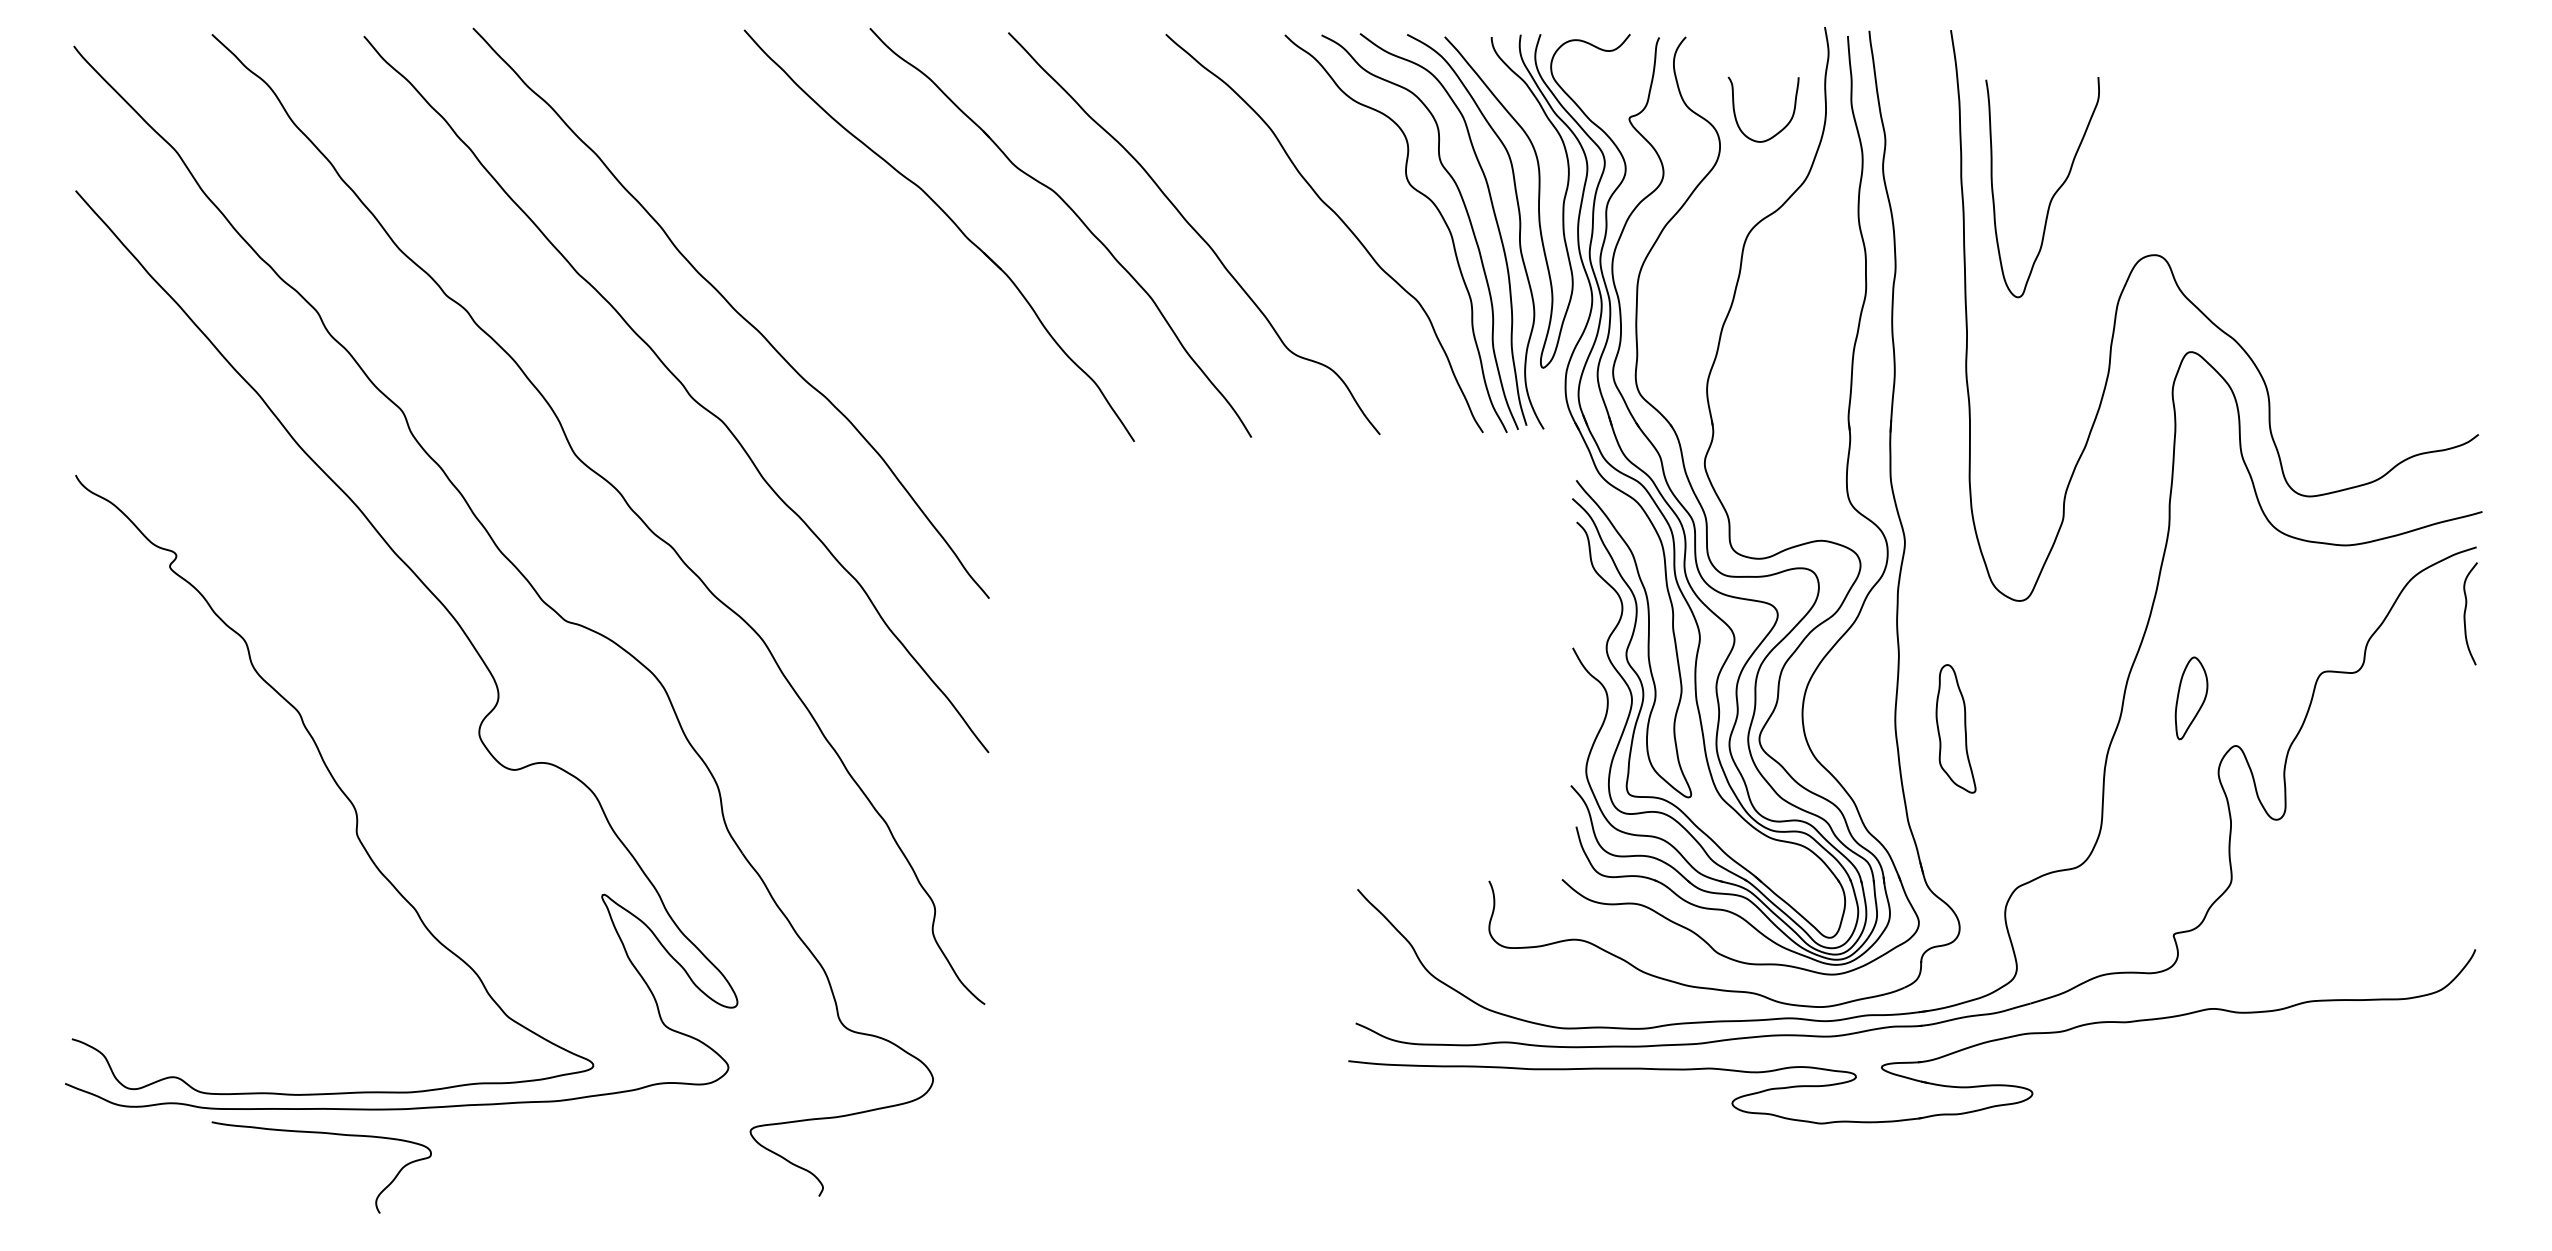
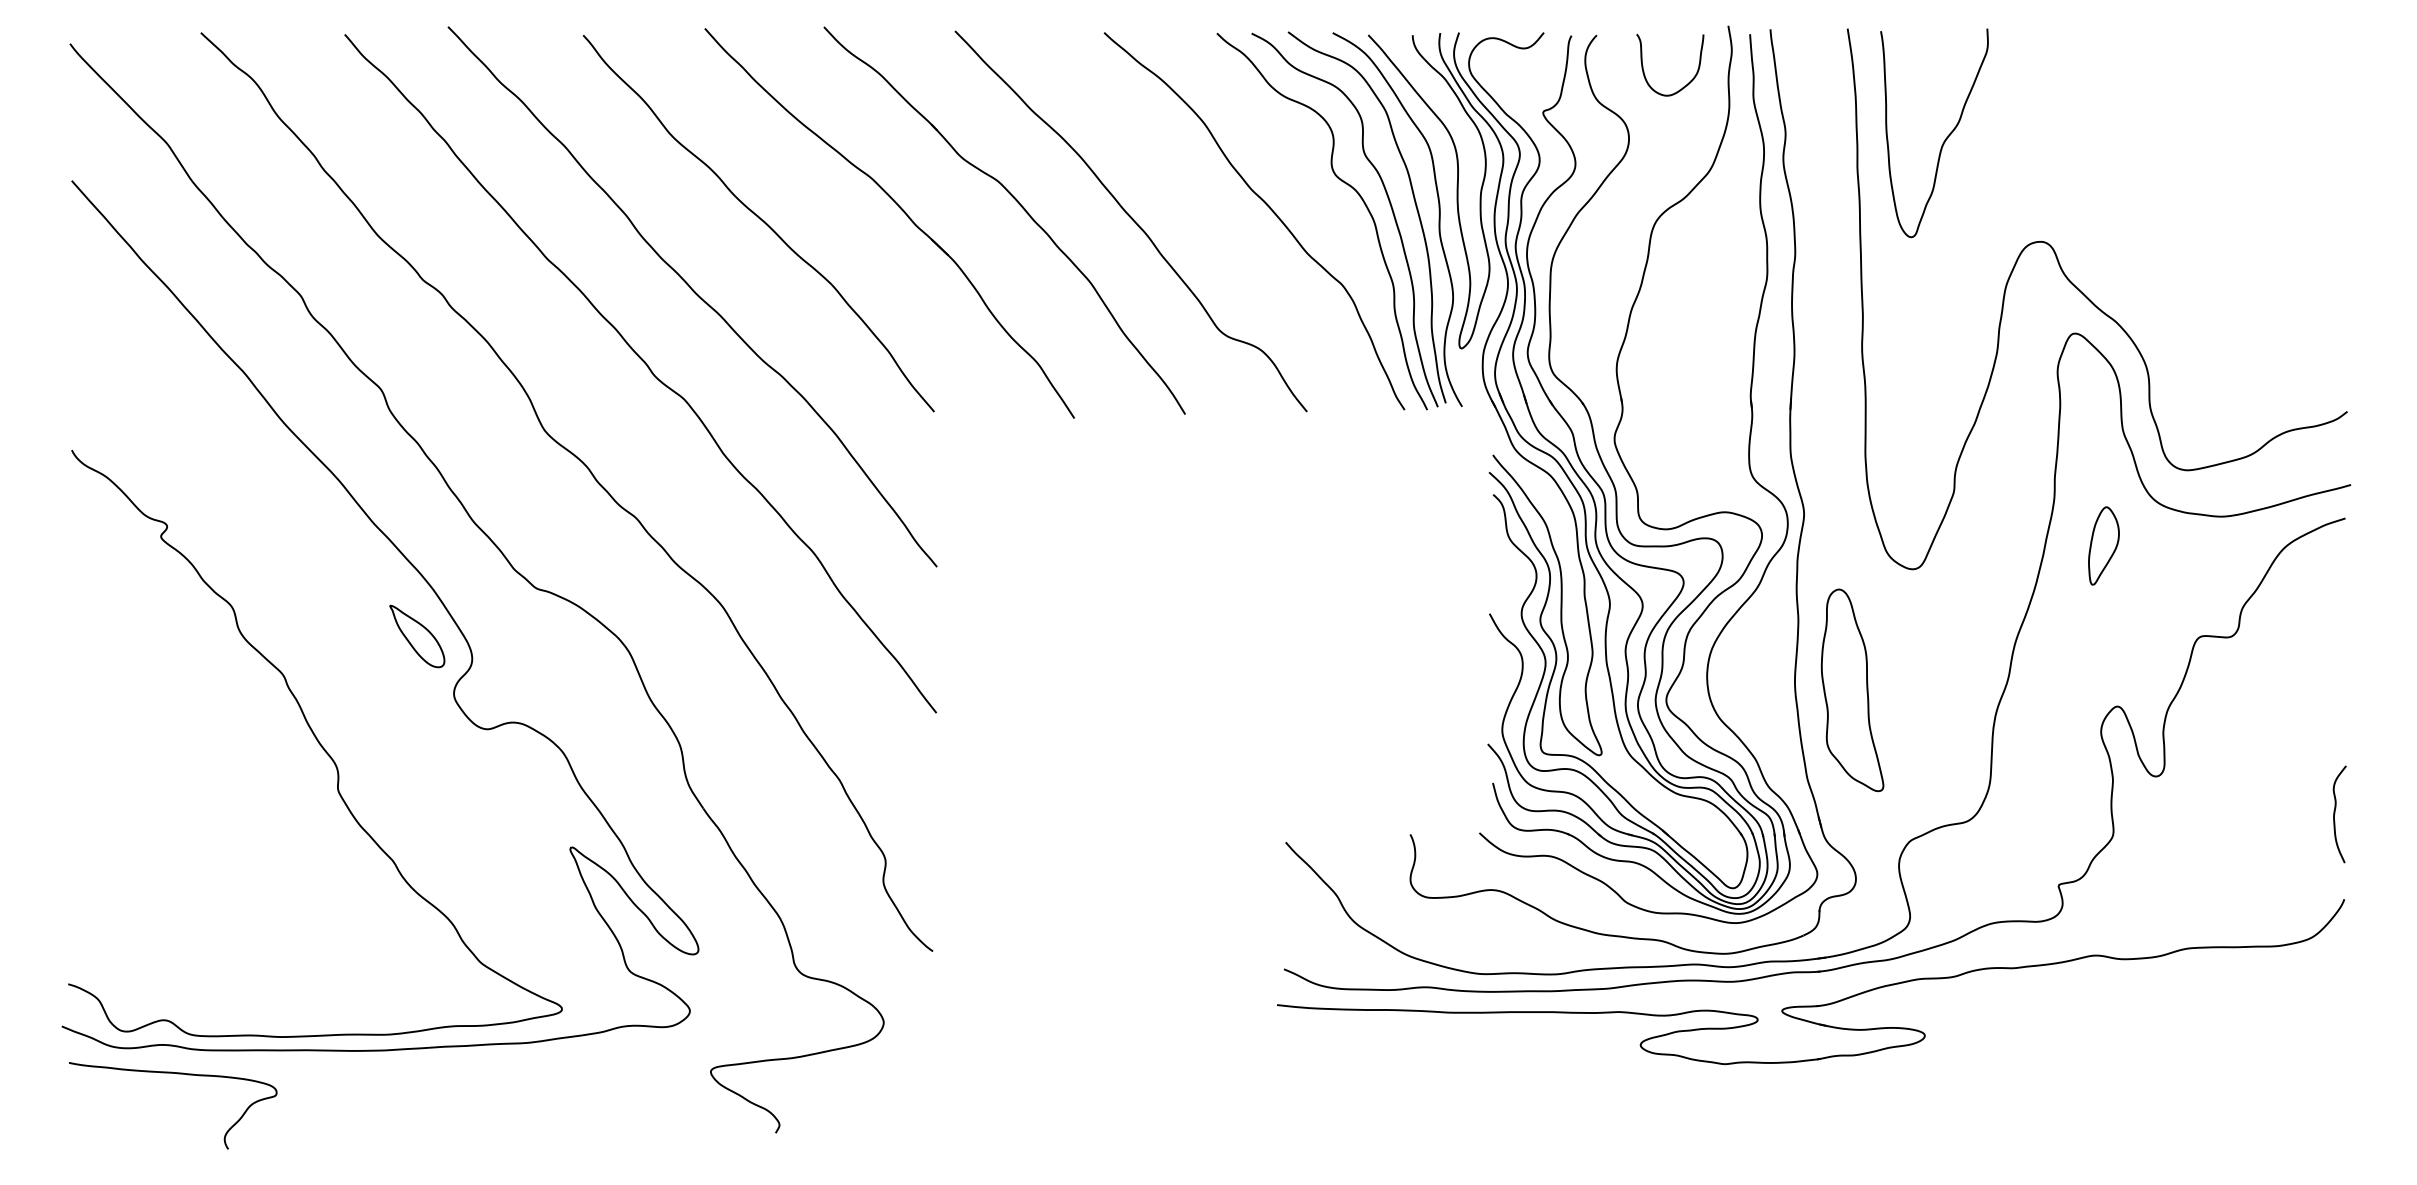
curve: (1778, 131) -> (1684, 85), moved
curve: (2052, 195) -> (1943, 140), moved
curve: (803, 232) -> (761, 220), added
curve: (2466, 610) -> (2335, 811), moved
part: (440, 671) -> (417, 636), added
part: (2191, 698) -> (2103, 546), moved
part: (1955, 728) -> (1851, 690), size x1.67
curve: (327, 1134) -> (178, 1074), moved

